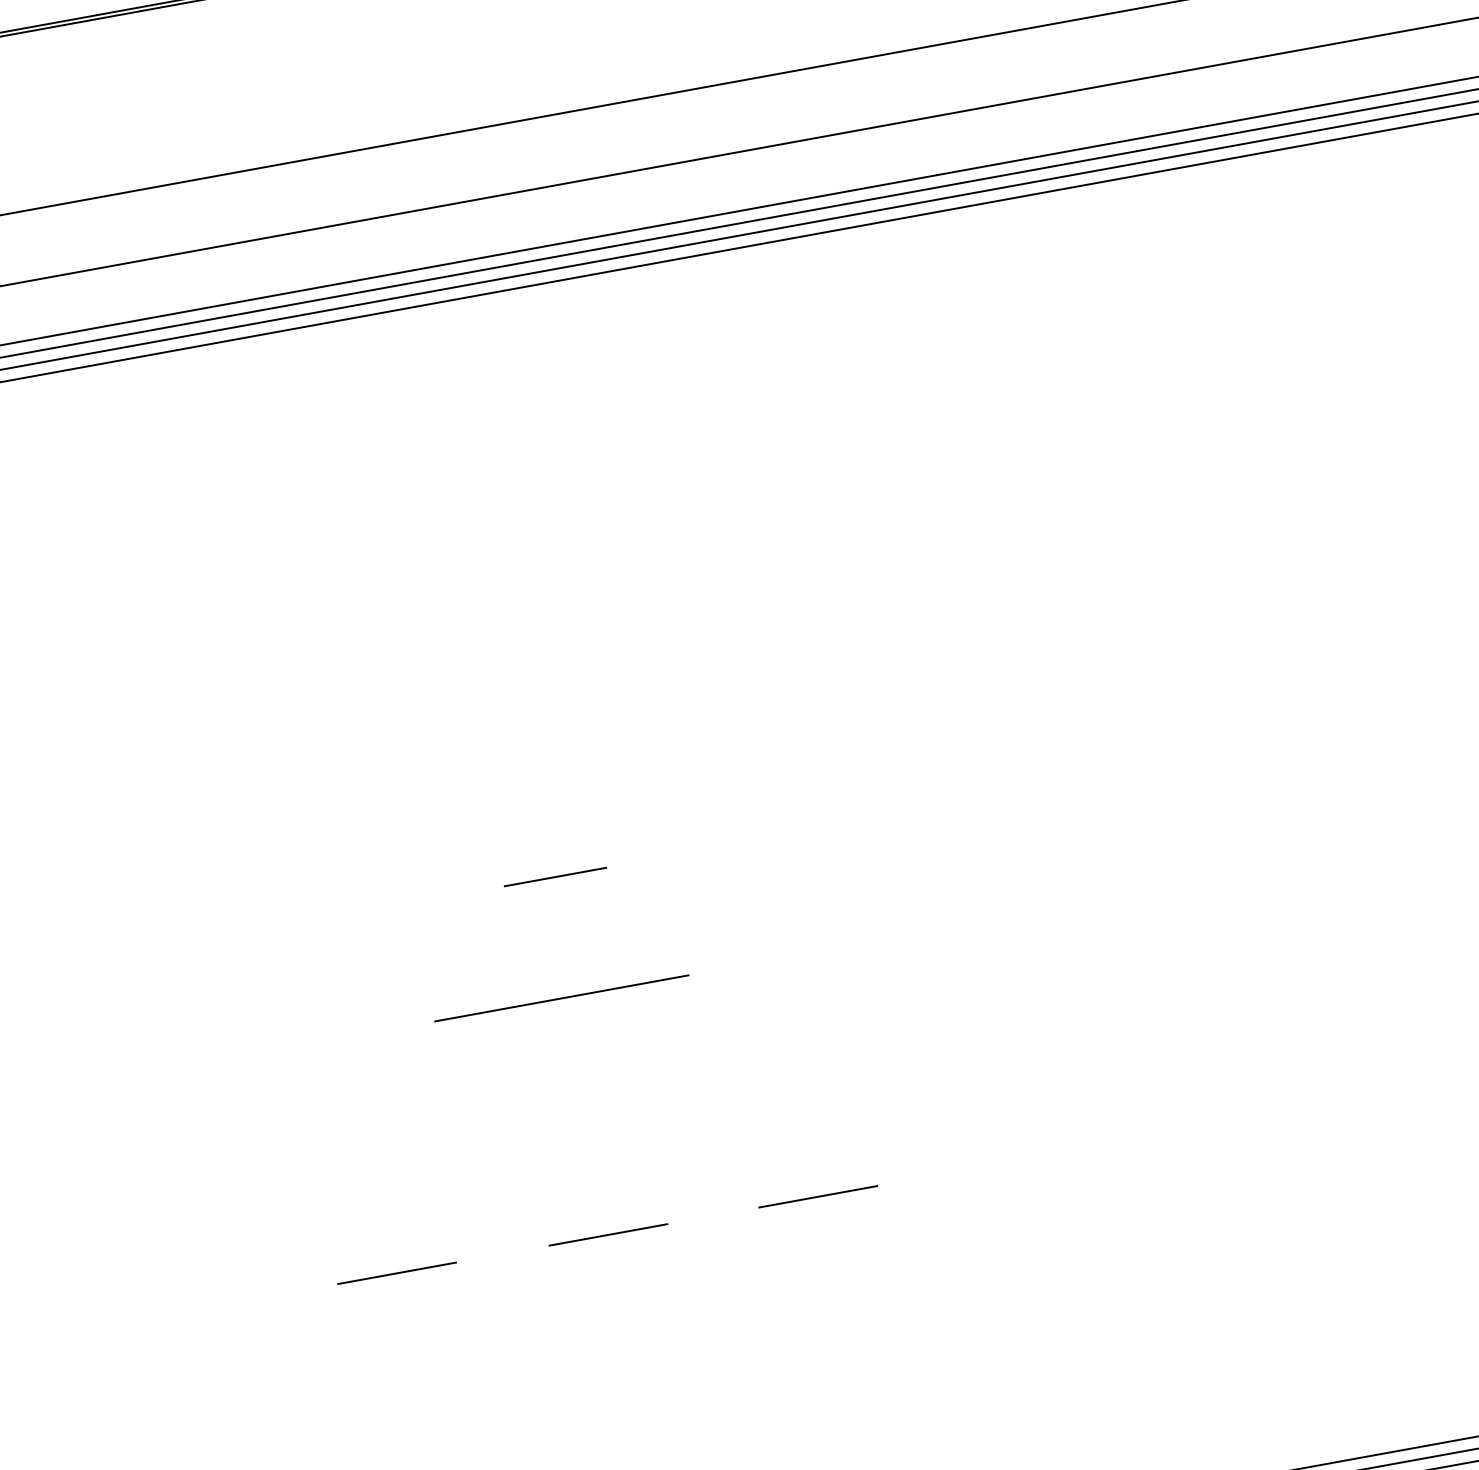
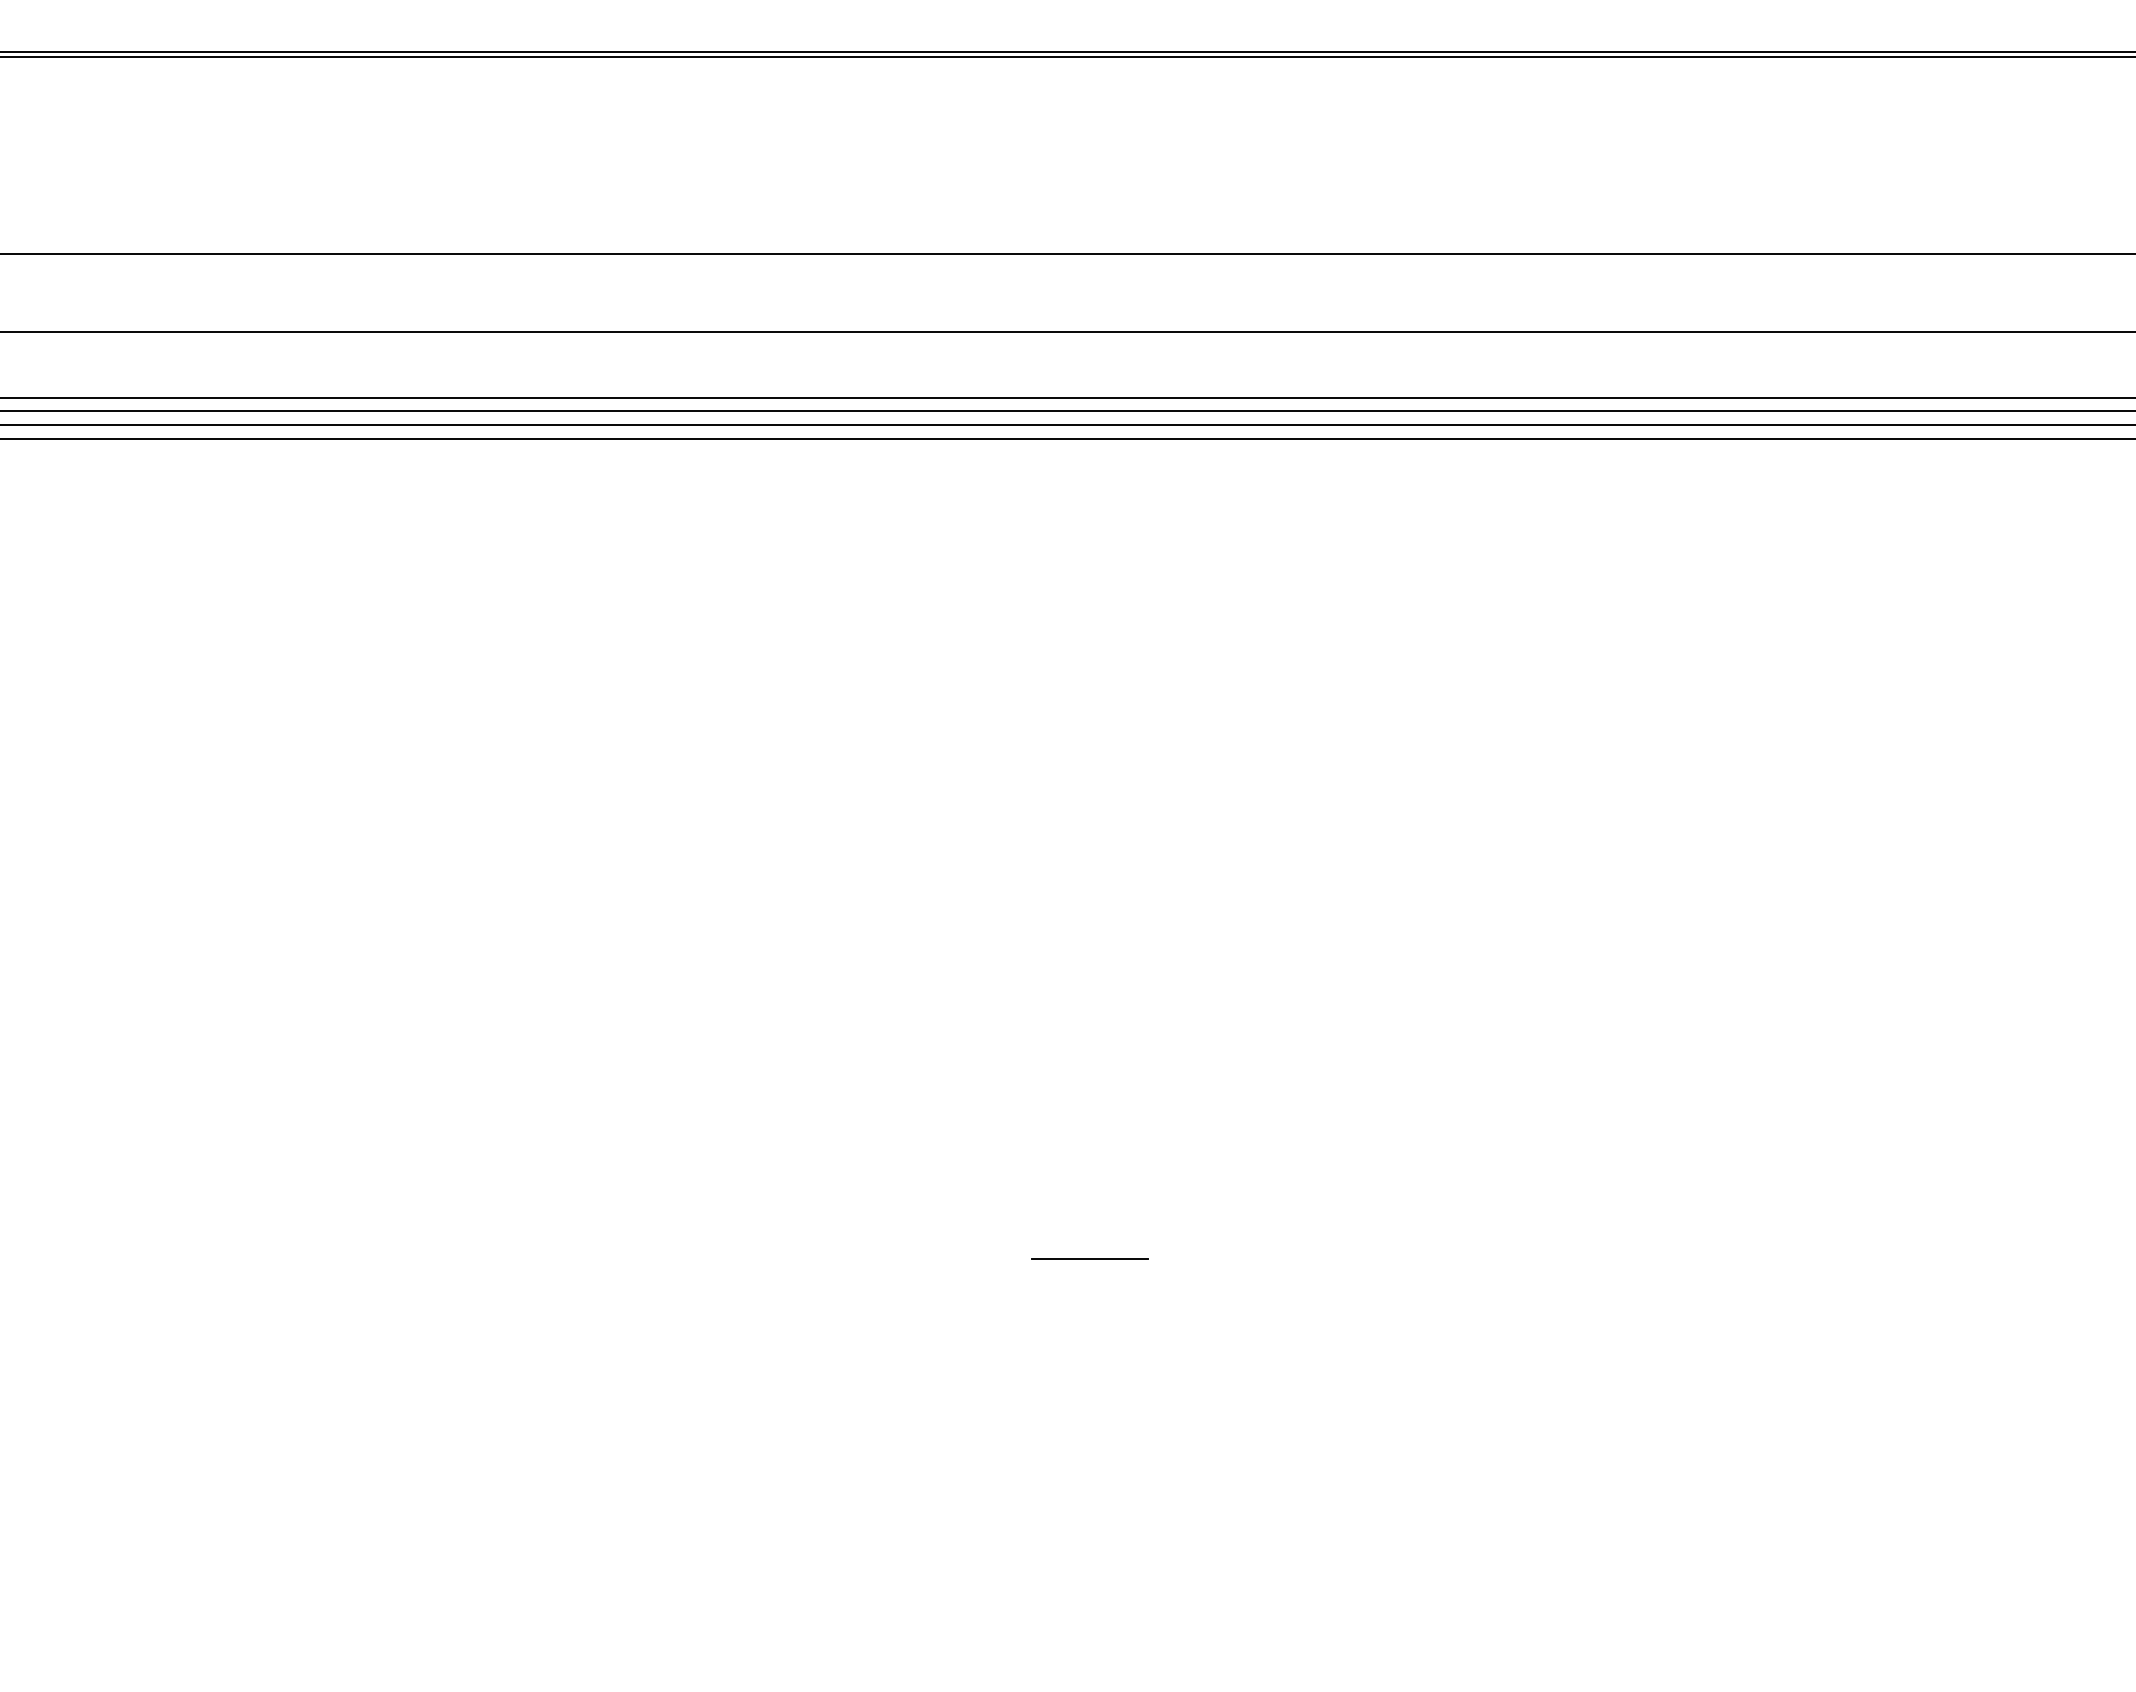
line: (555, 876) -> (1089, 1258), moved
line: (560, 998) -> (1071, 1231), removed
line: (817, 1196) -> (1315, 1501), removed
line: (608, 1234) -> (1076, 1502), removed
line: (397, 1273) -> (835, 1502), removed

